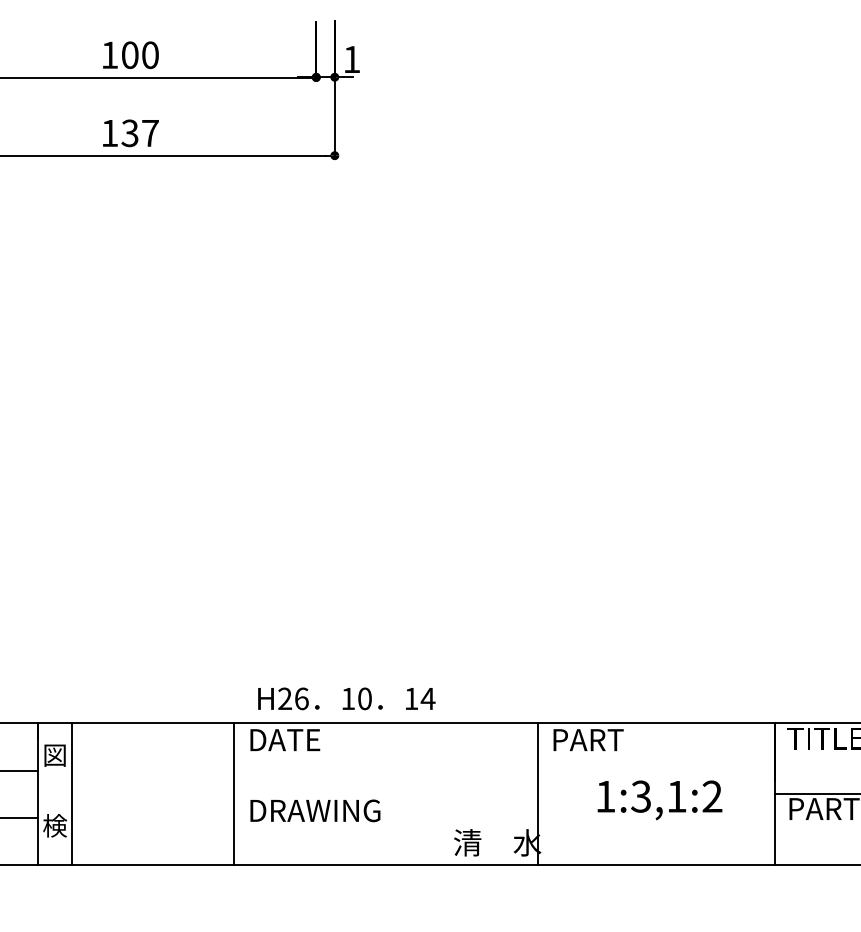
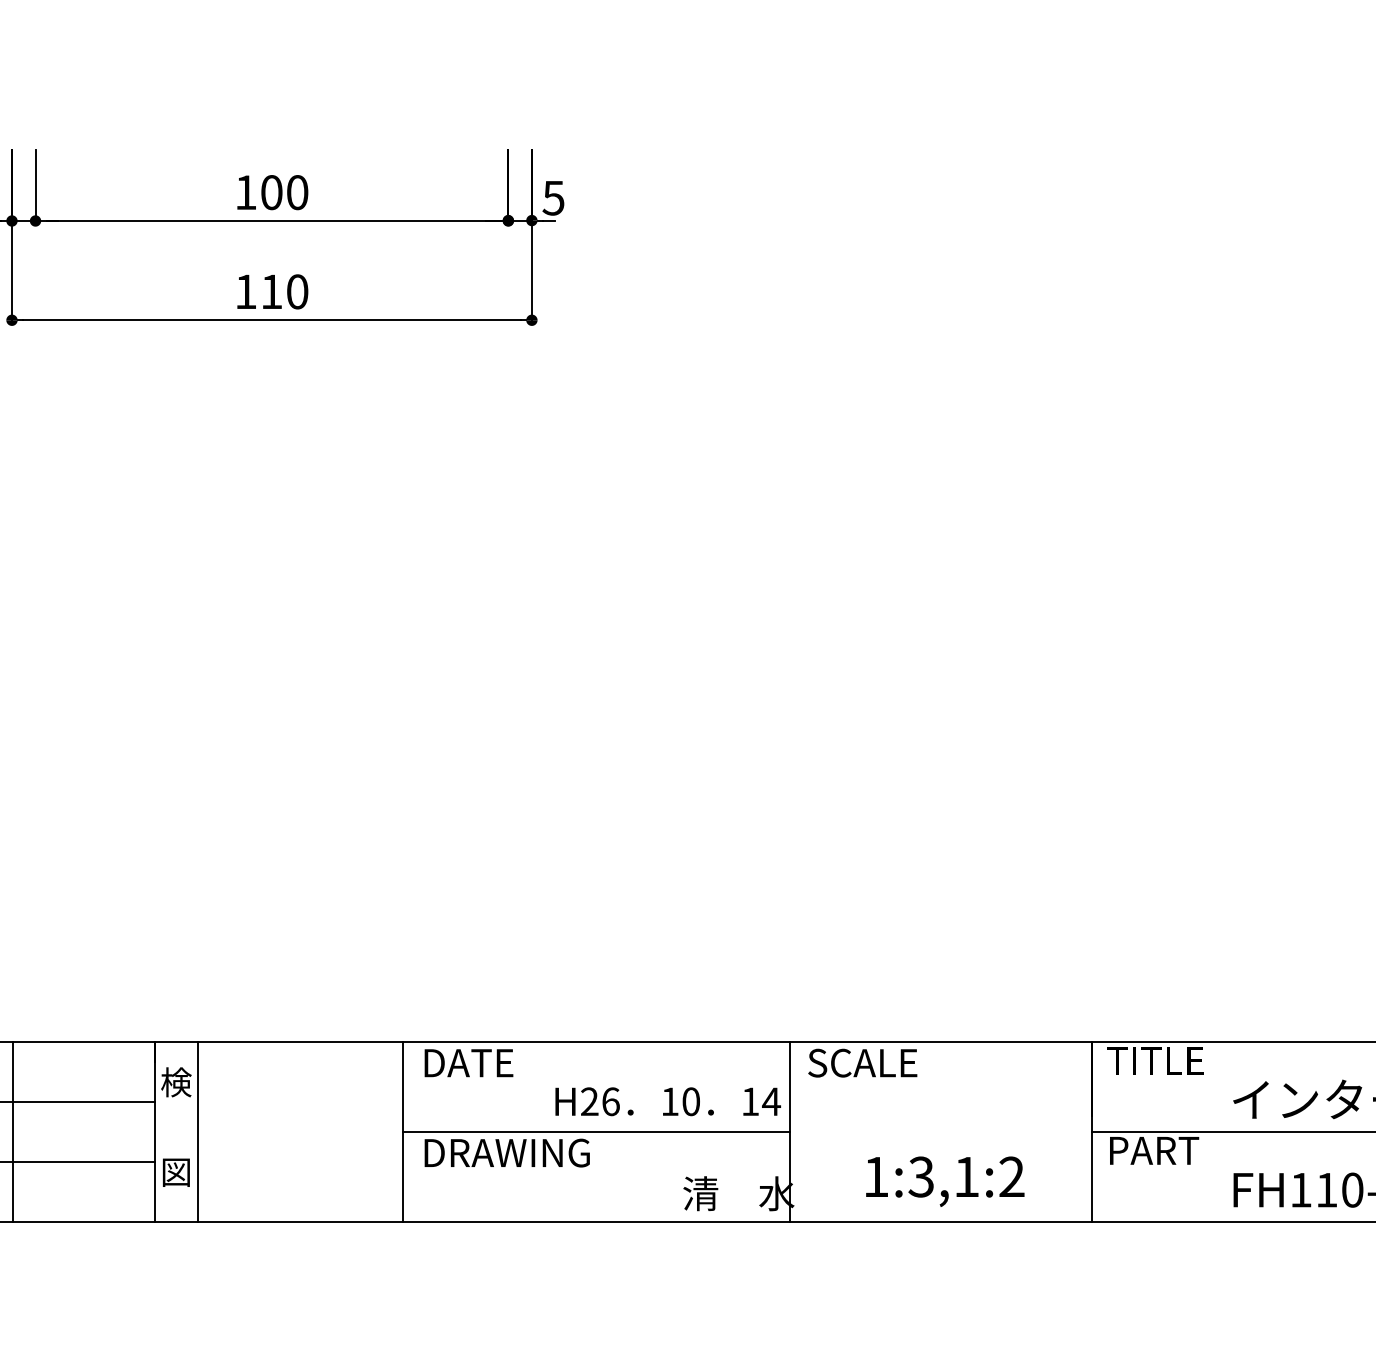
text: (351, 59) -> (553, 198), 1 -> 5
text: (140, 133) -> (284, 291), 137 -> 110
text: (346, 698) -> (667, 1101), moved
text: (594, 739) -> (862, 1062), PART -> SCALE
text: (55, 755) -> (176, 1082), 図 -> 検
line: (385, 793) -> (596, 1131), added
text: (660, 800) -> (945, 1181), moved
text: (55, 826) -> (176, 1172), 検 -> 図

